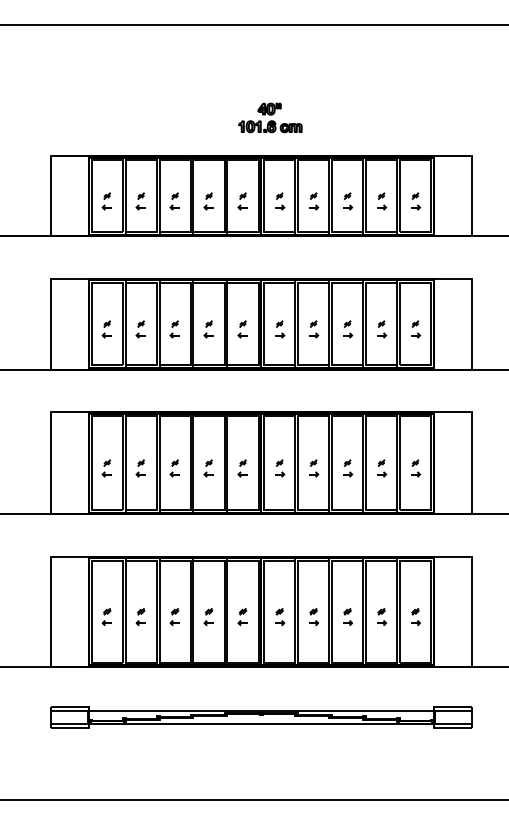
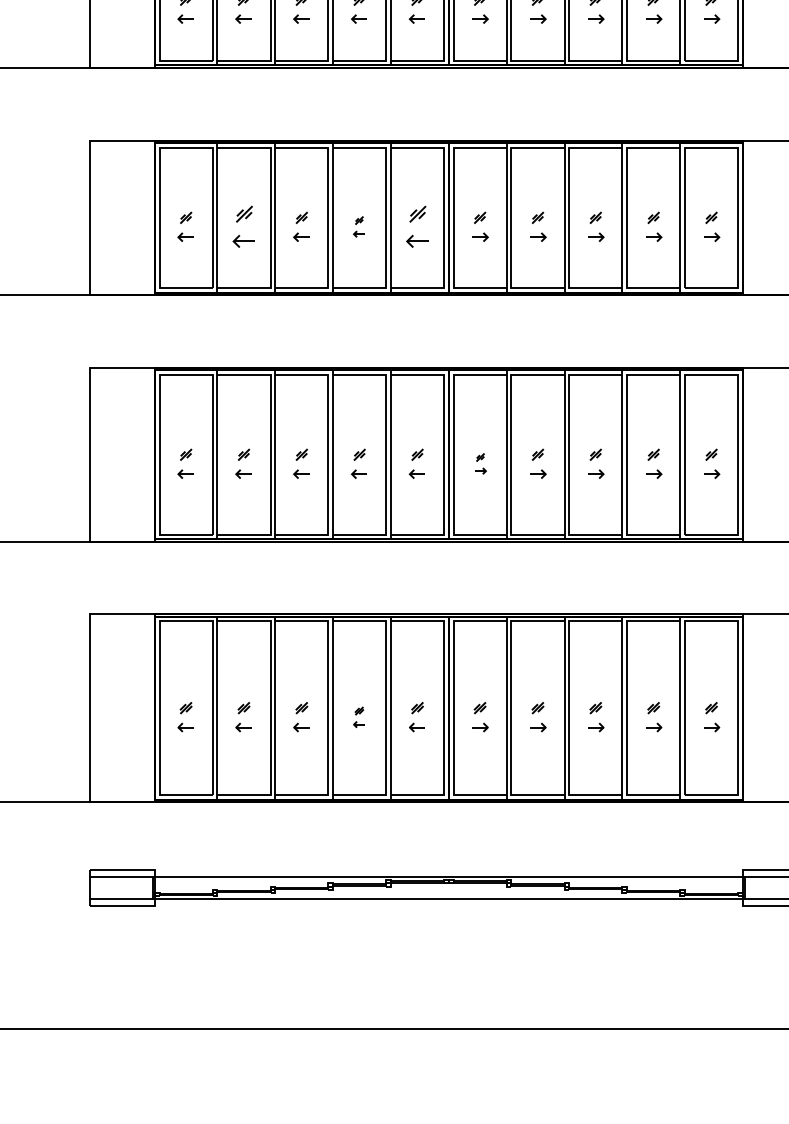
part: (140, 329) -> (242, 227), size x1.4
part: (208, 329) -> (358, 227), size x0.7
part: (242, 329) -> (416, 227), size x1.4
part: (280, 468) -> (481, 463), size x0.7
part: (208, 617) -> (358, 717), size x0.7

